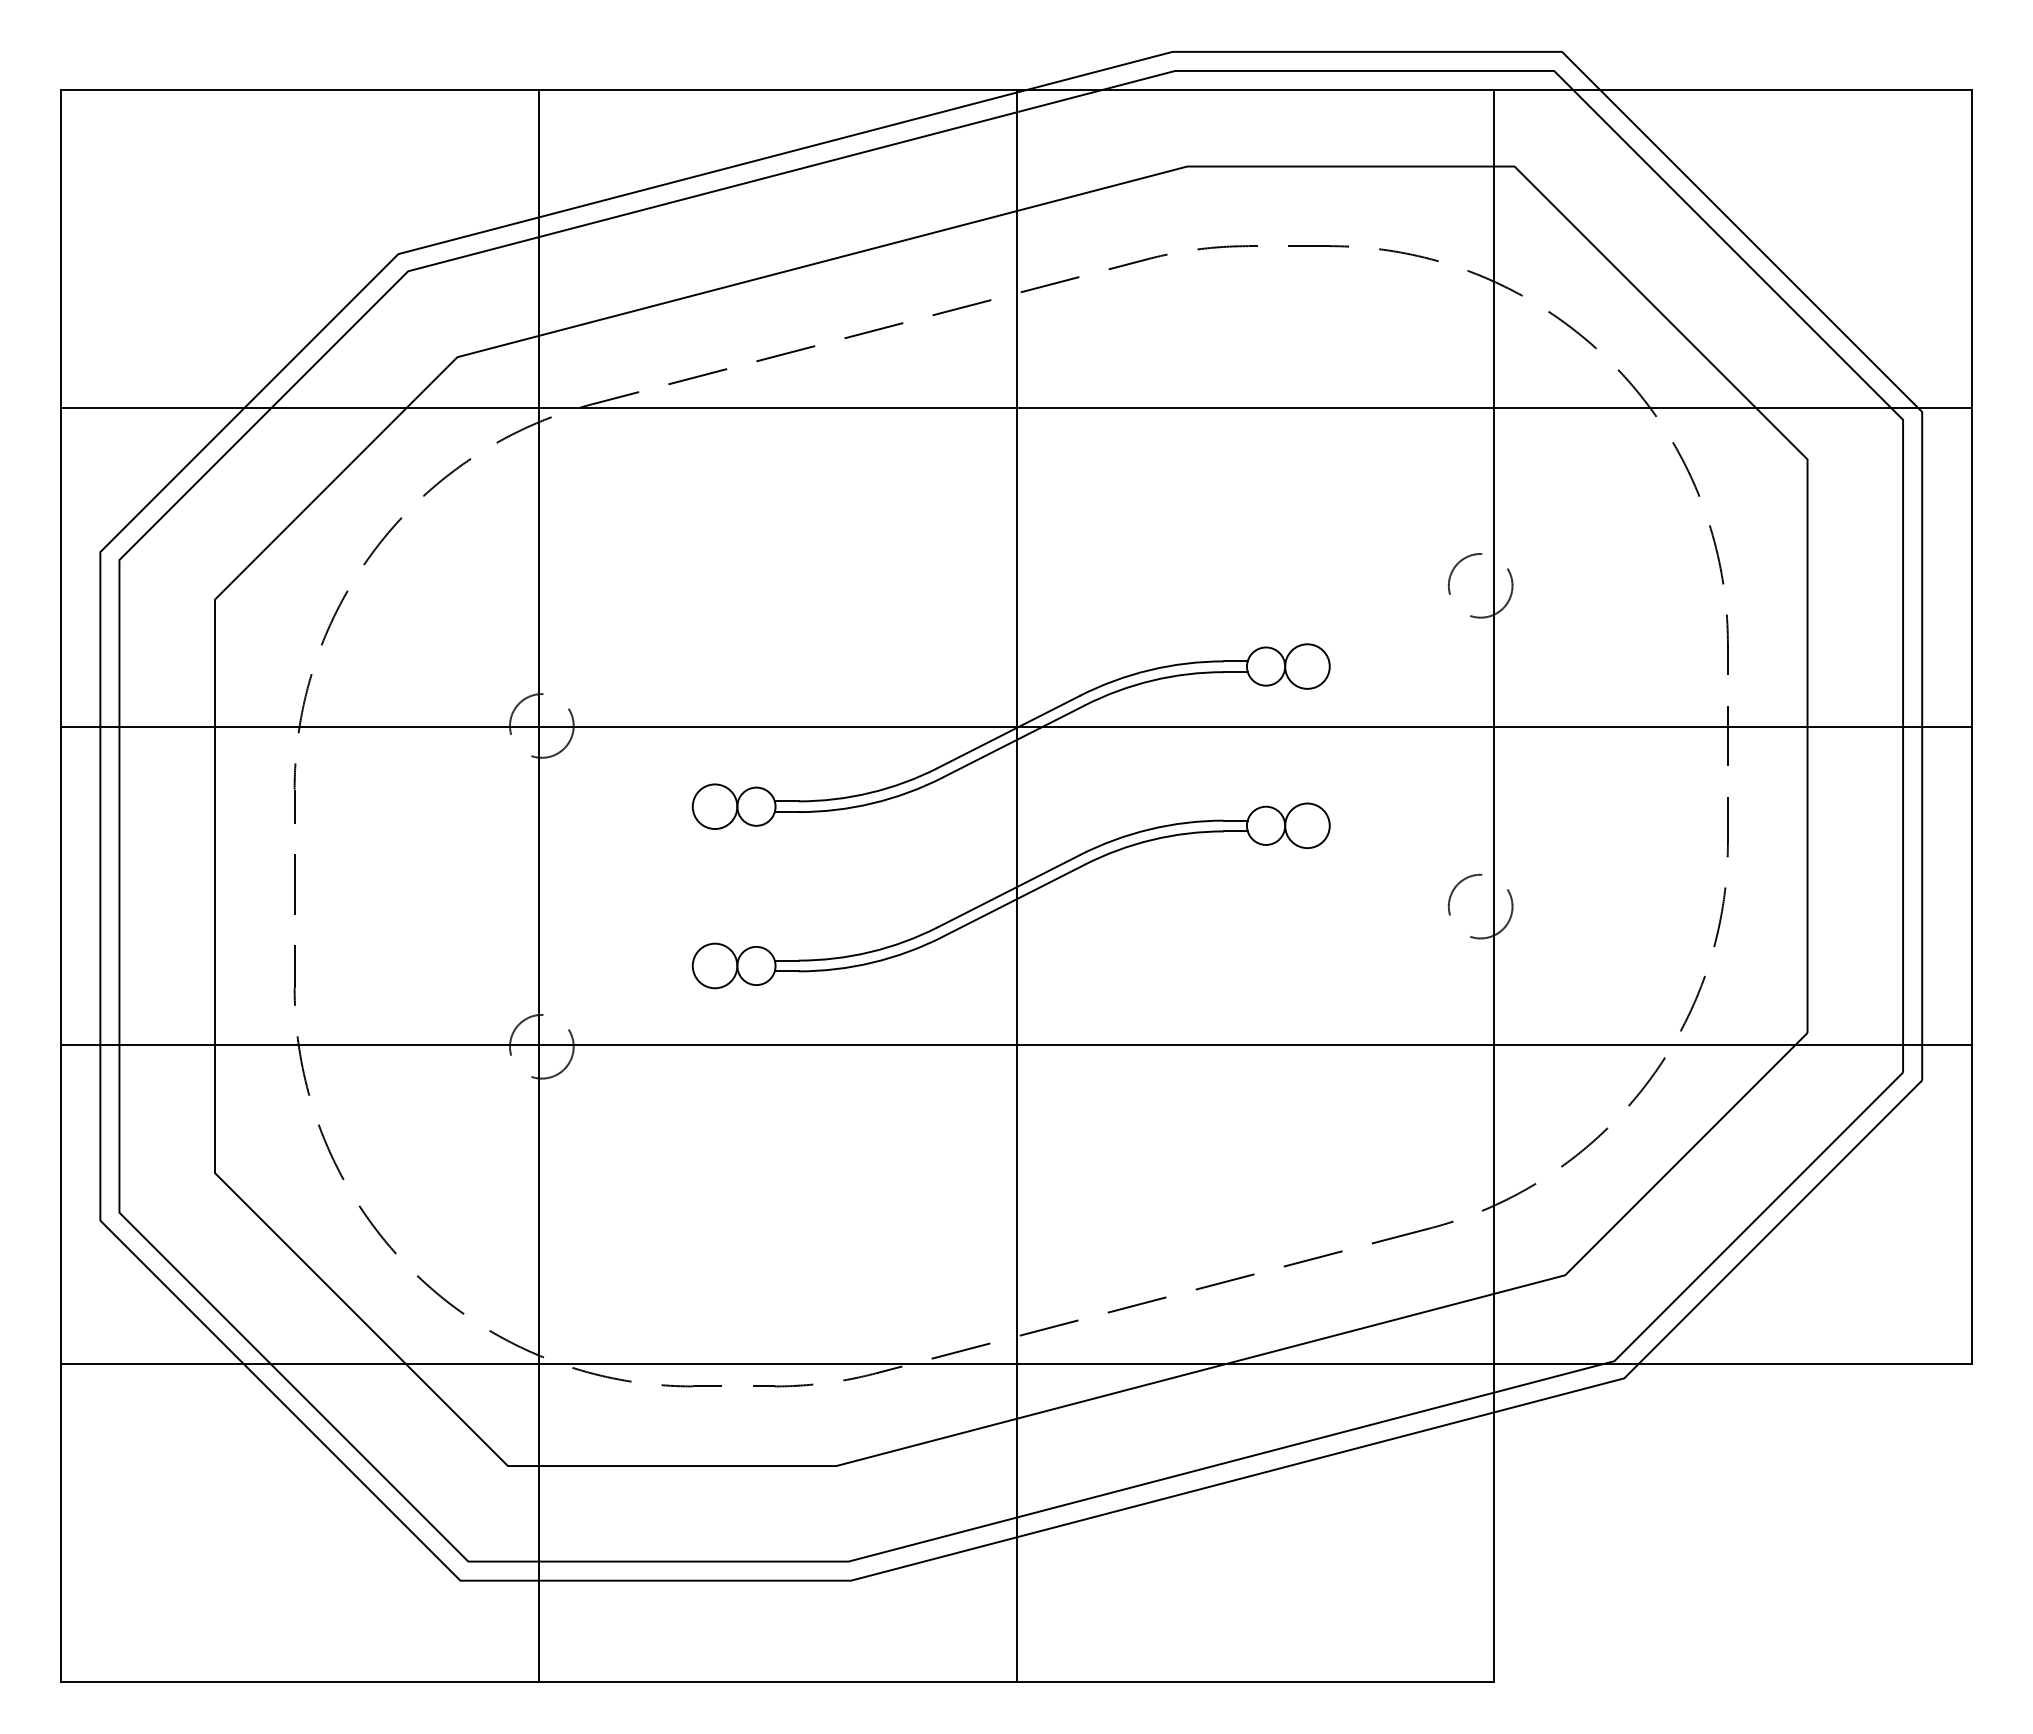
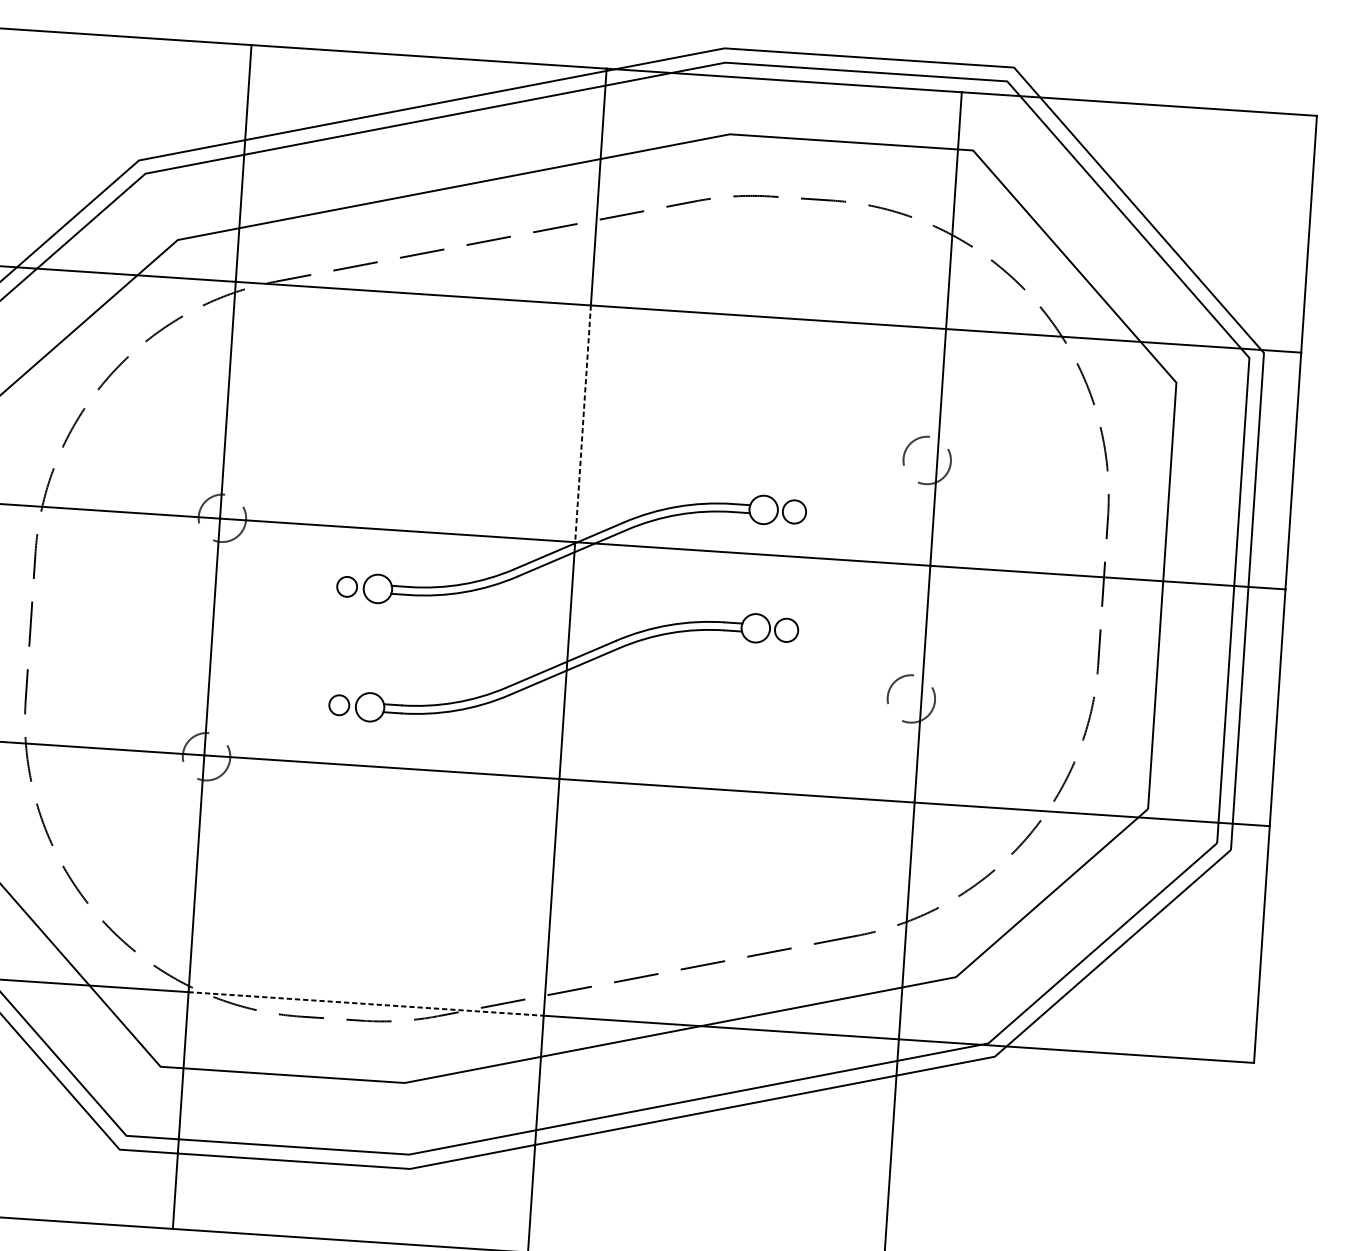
line: (1016, 567) -> (583, 423), solid -> dashed
circle: (1307, 666) -> (794, 511), size x0.7
circle: (714, 806) -> (346, 586), size x0.6
circle: (1307, 825) -> (786, 630), size x0.7
circle: (714, 965) -> (338, 704), size x0.6
line: (777, 1363) -> (366, 1003), solid -> dashed

